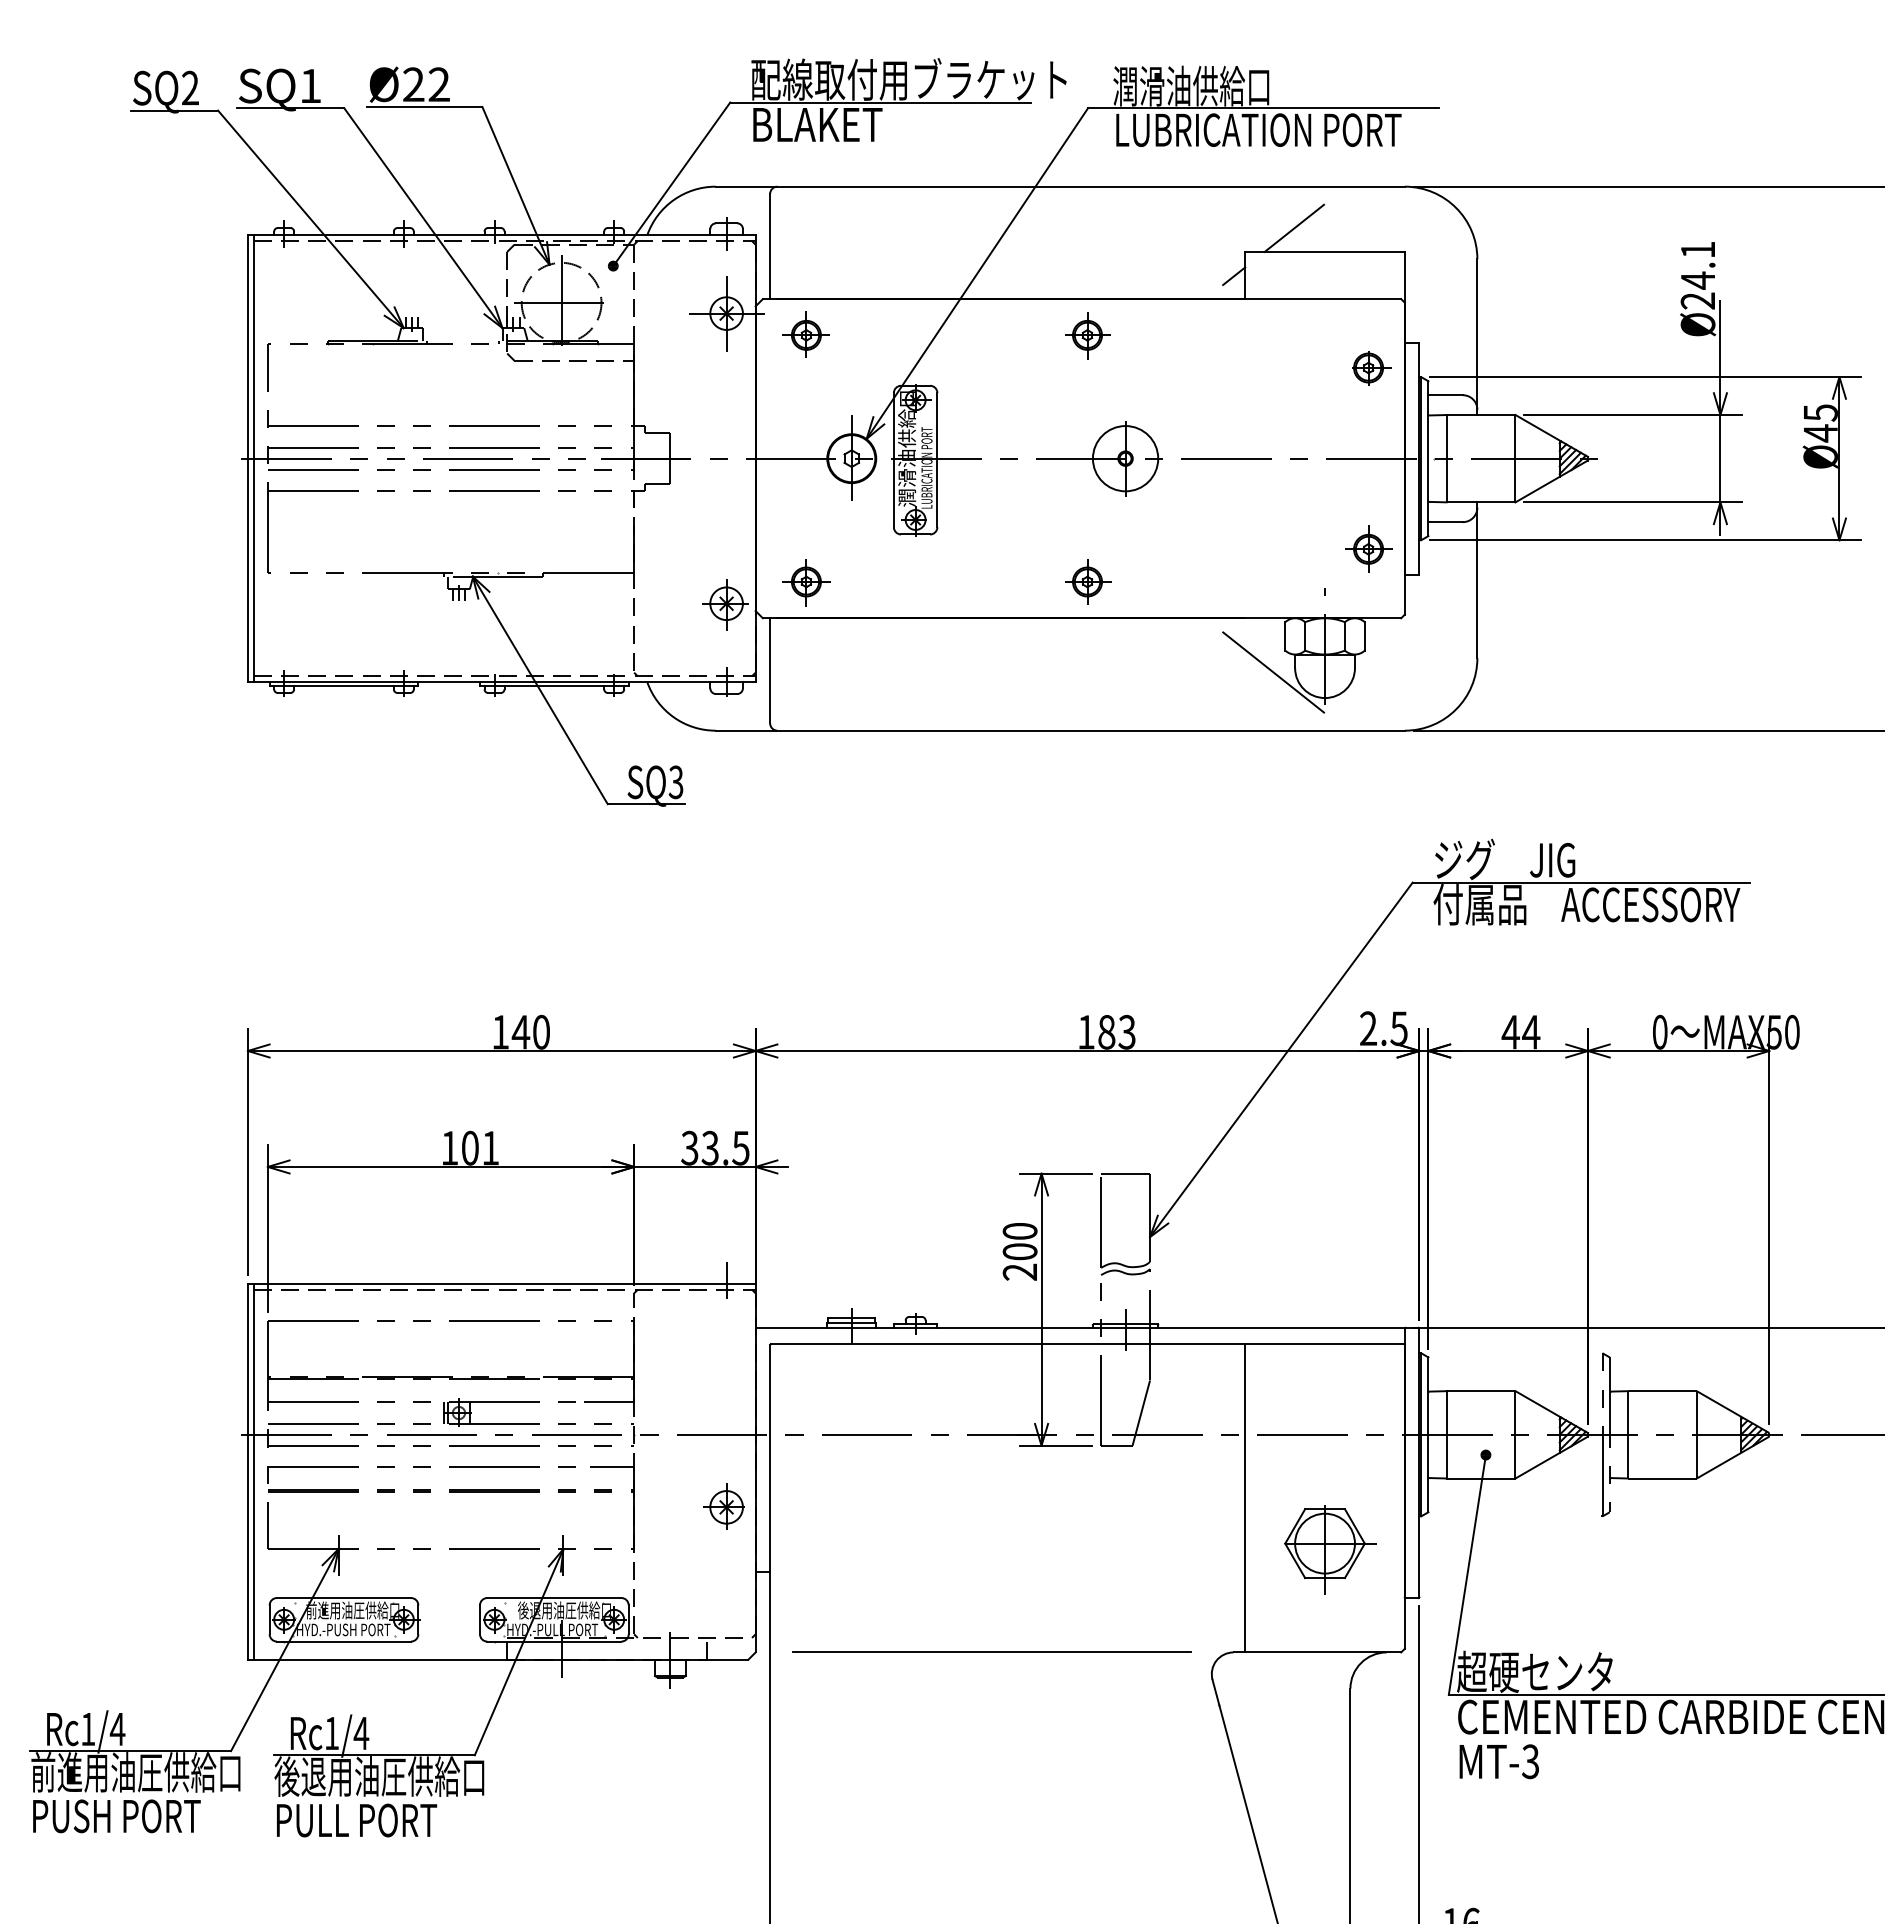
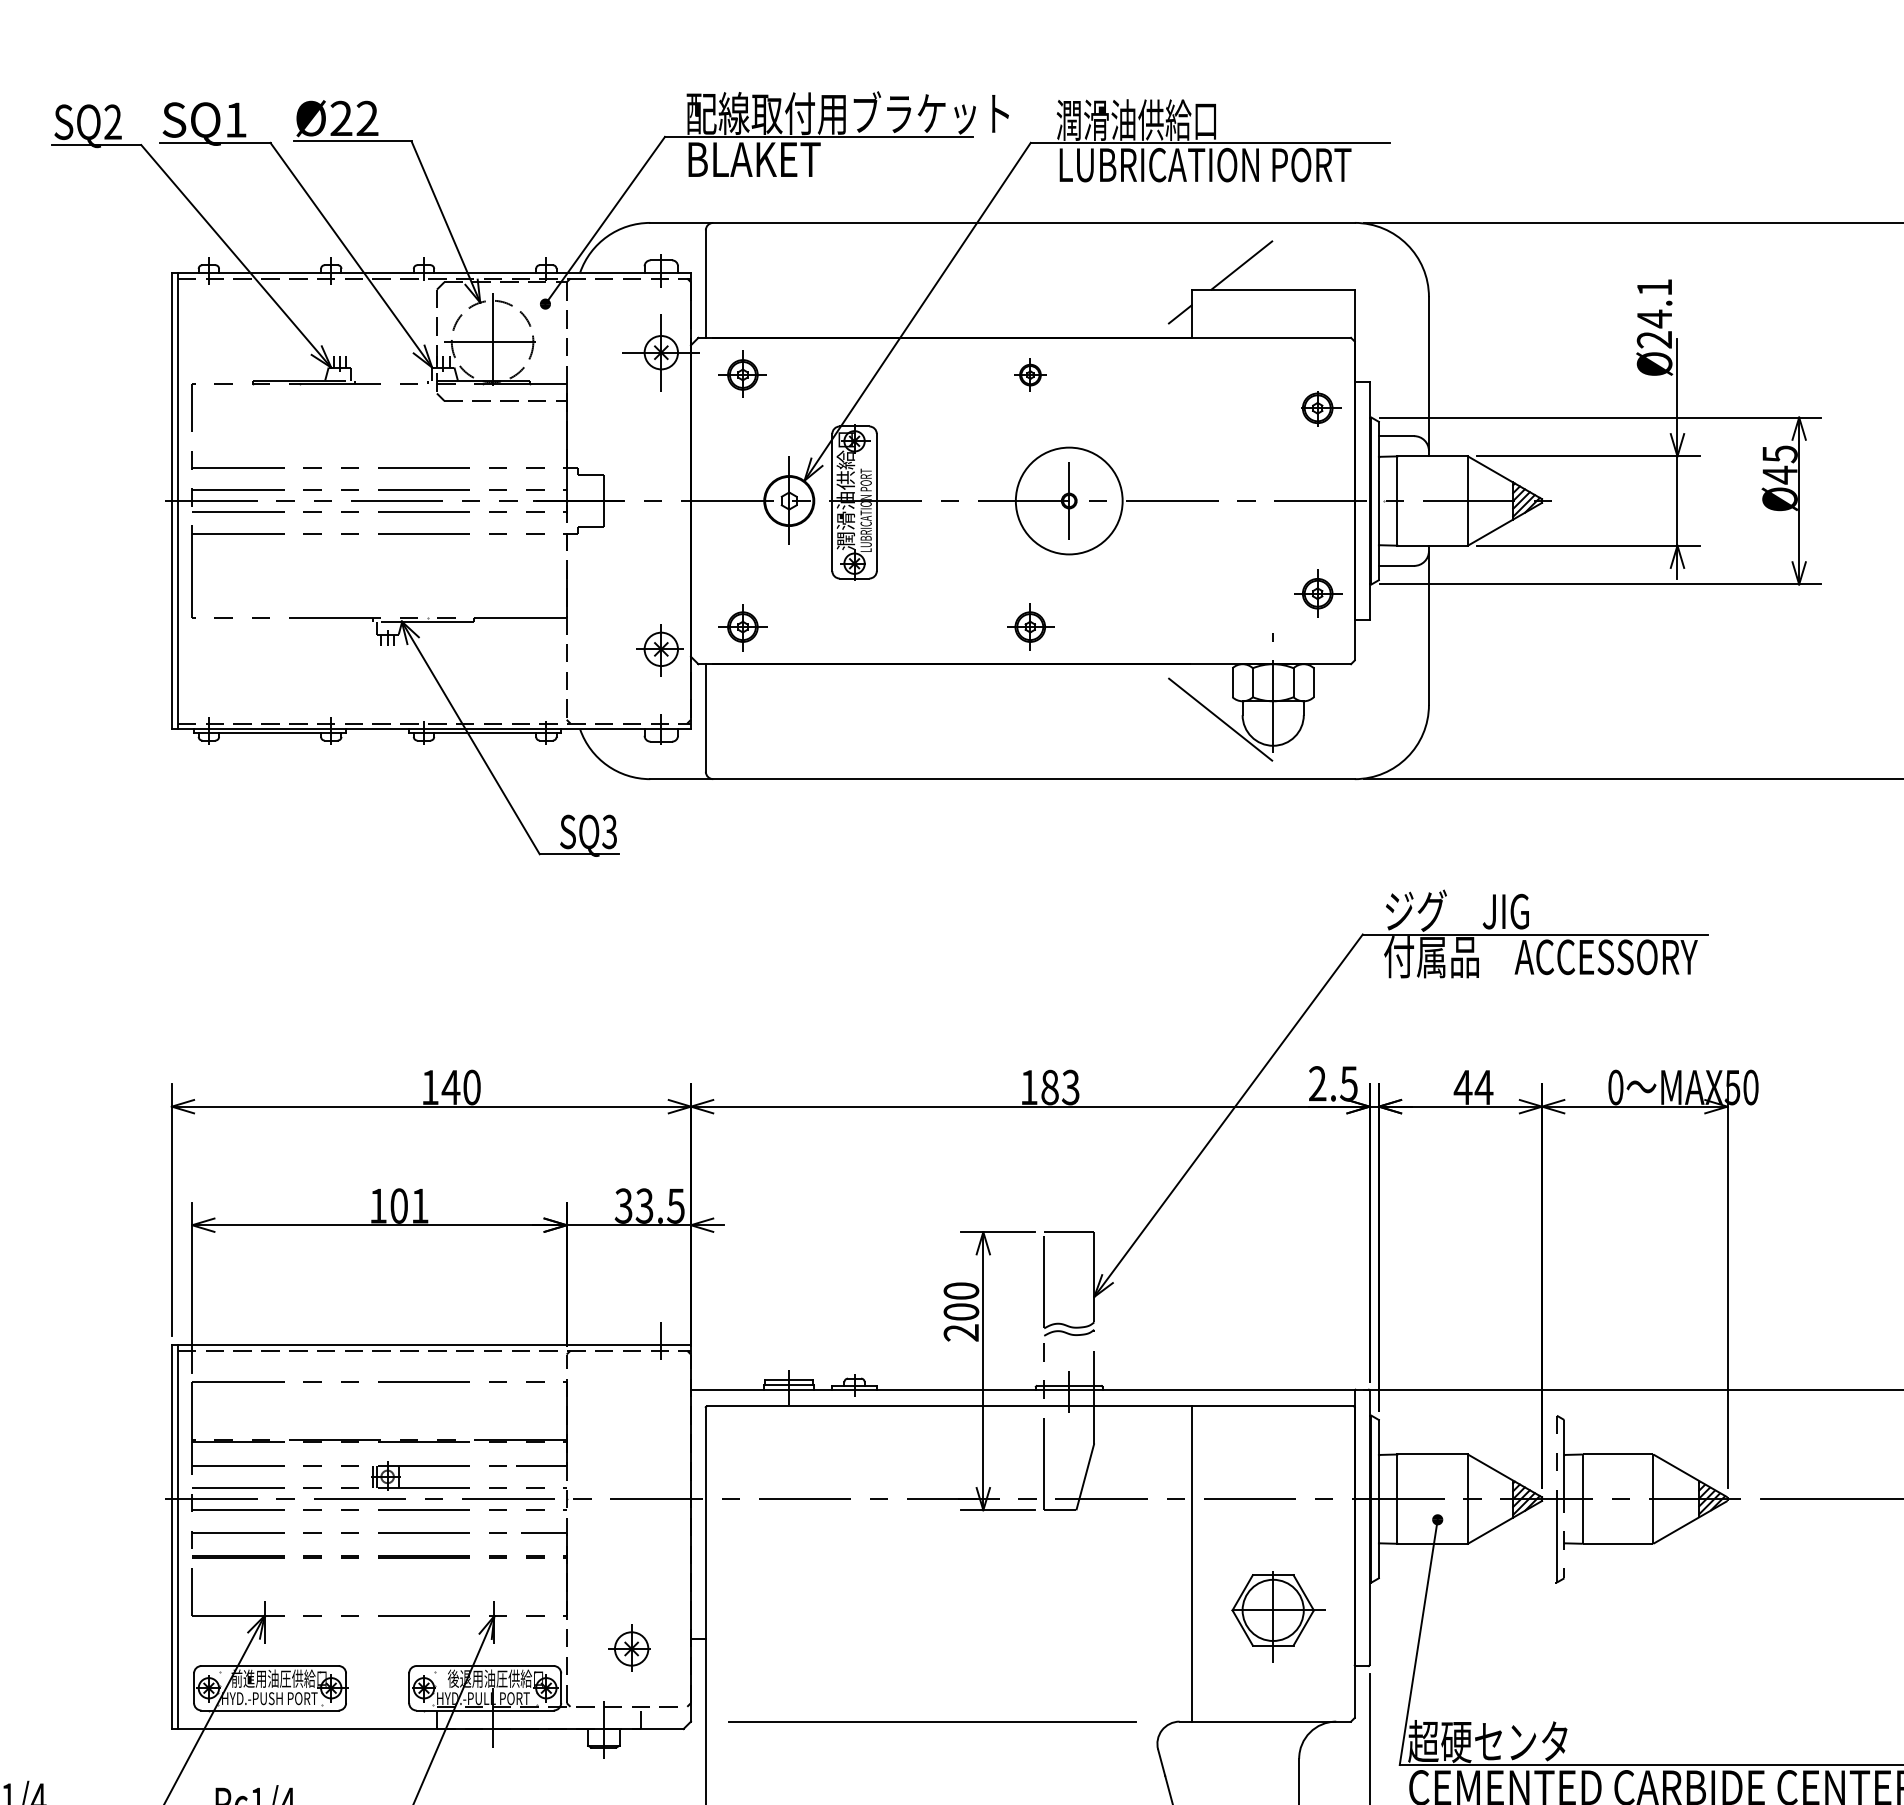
part: (1087, 335) -> (1030, 375), size x0.7
circle: (1125, 458) -> (1069, 500), size x1.6
part: (723, 1506) -> (628, 1648), moved

